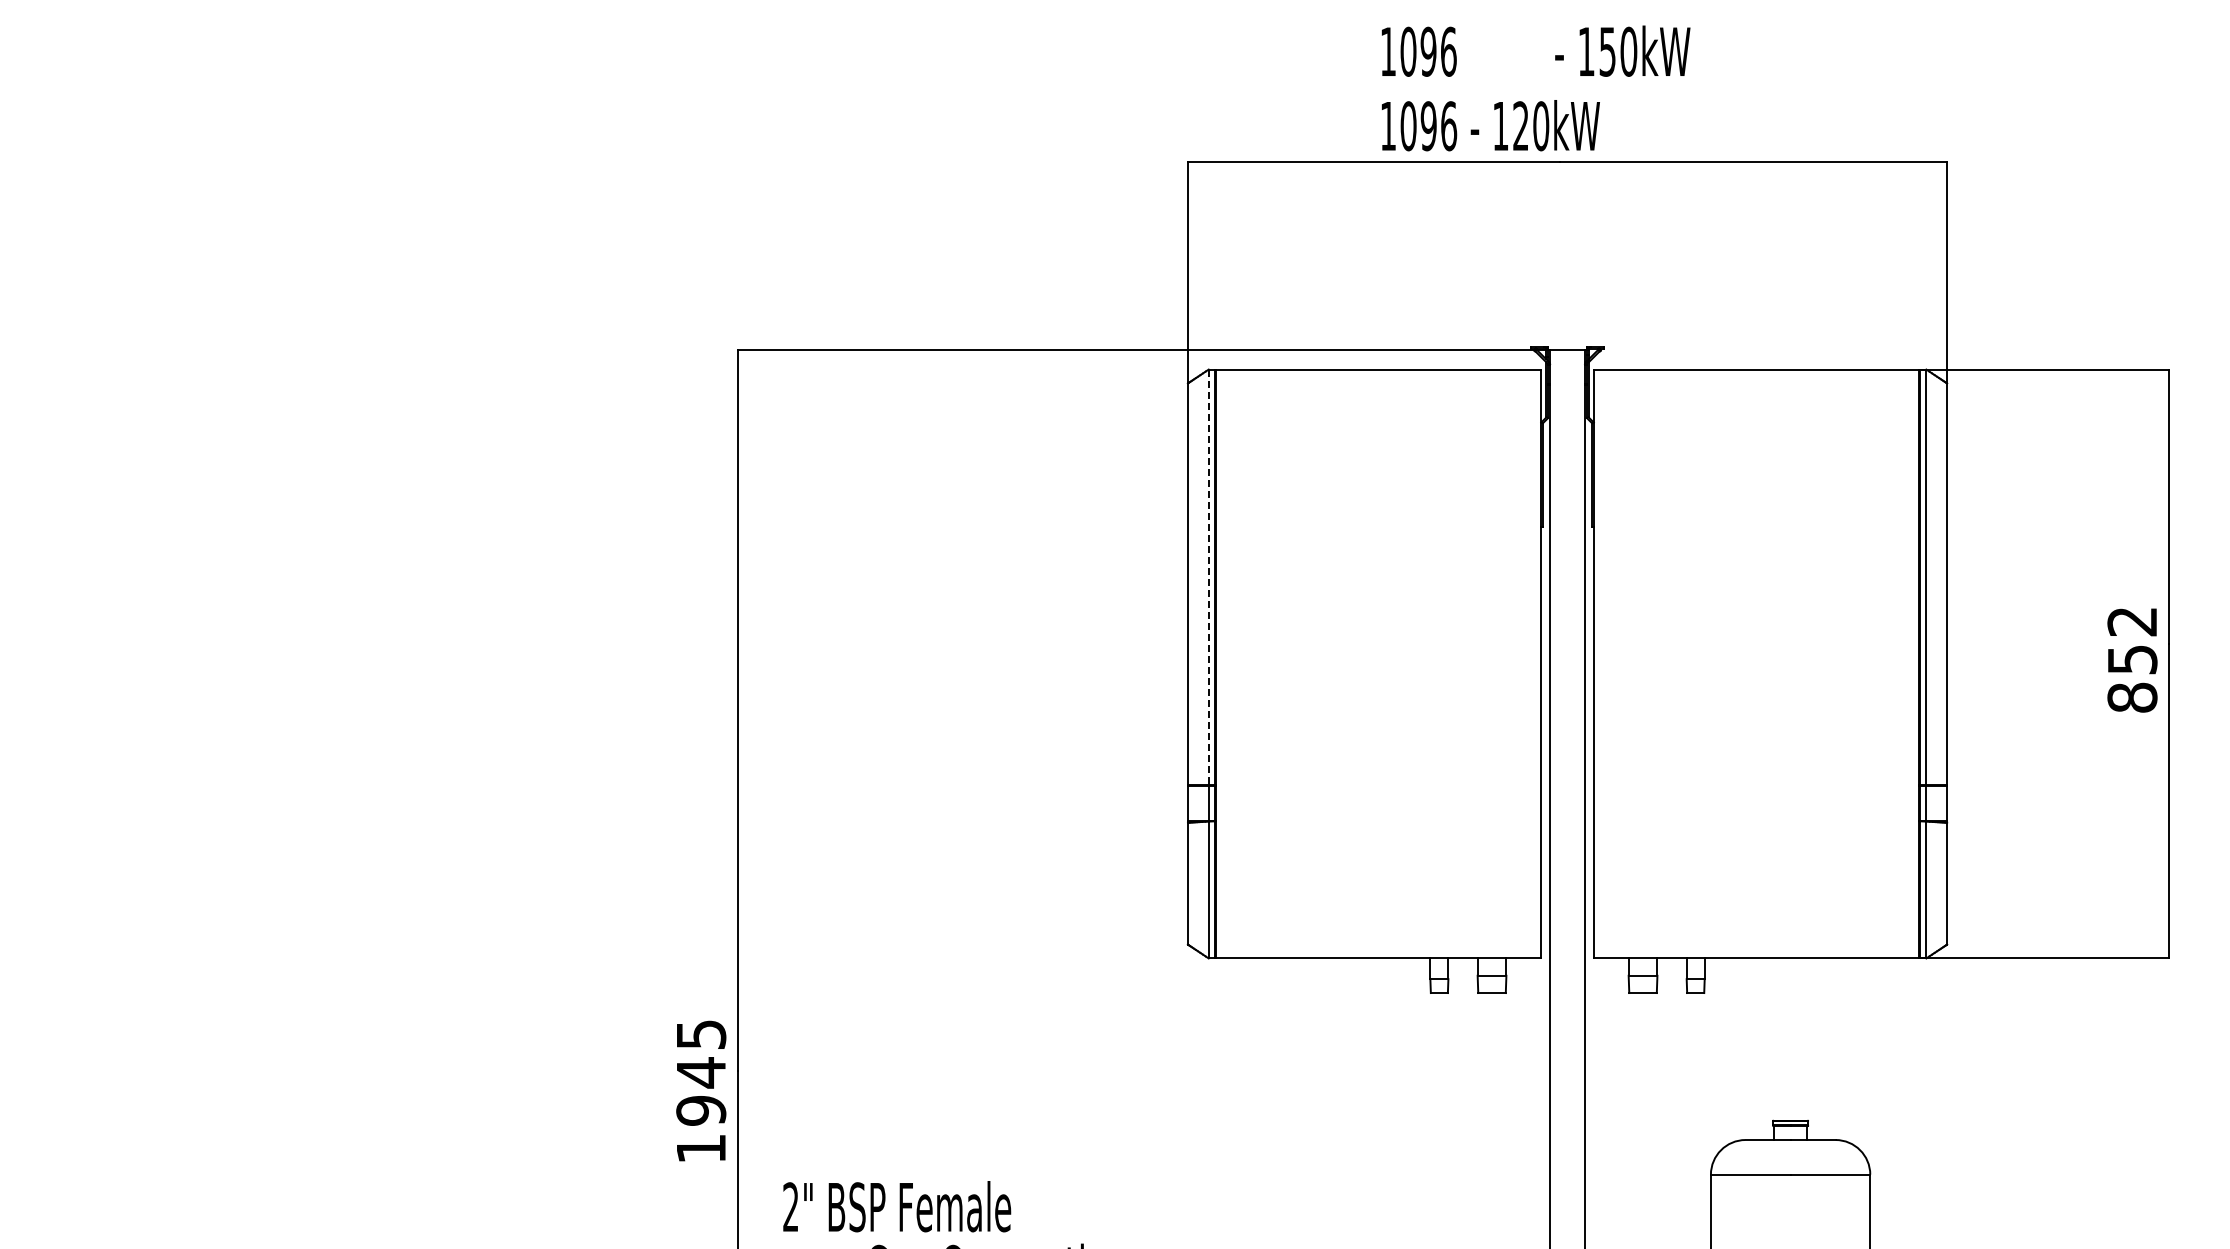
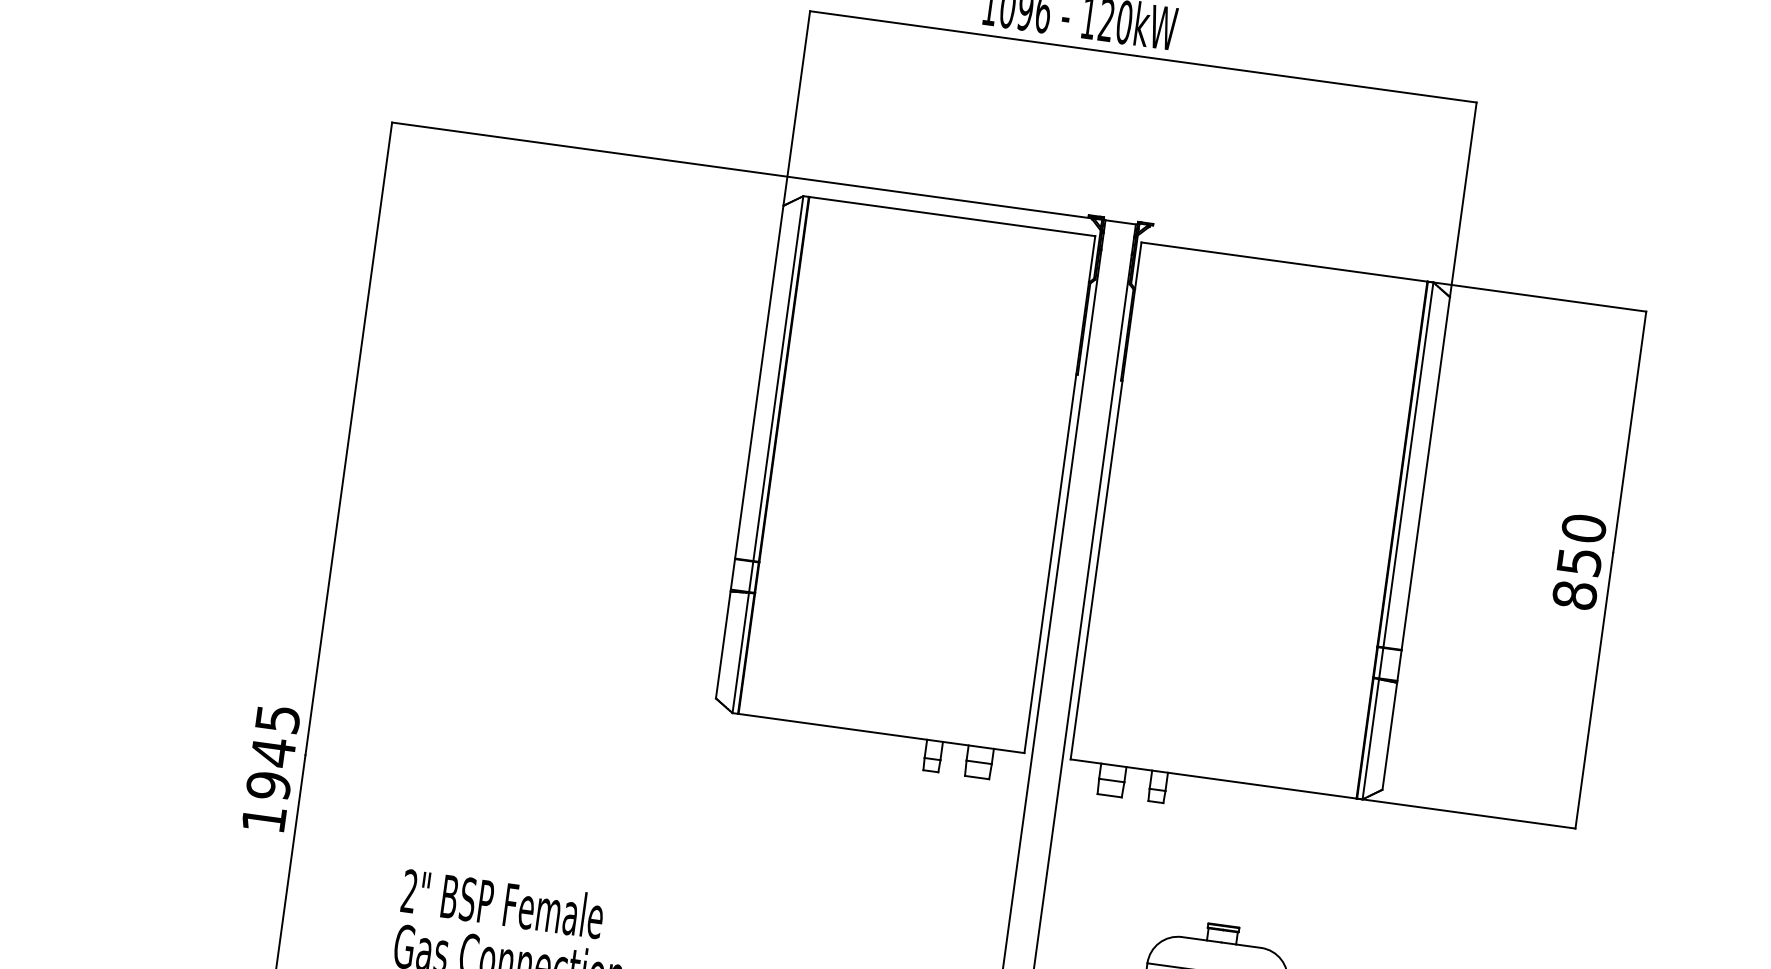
line: (1208, 577) -> (778, 378), dashed -> solid
text: (2132, 621) -> (1584, 528), 852 -> 850
text: (897, 1206) -> (503, 903), moved

